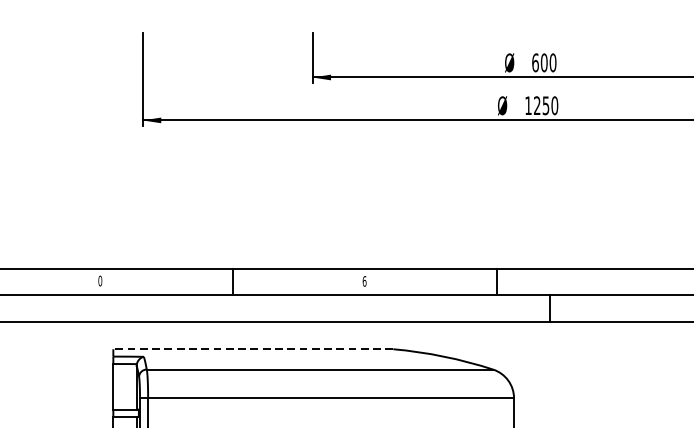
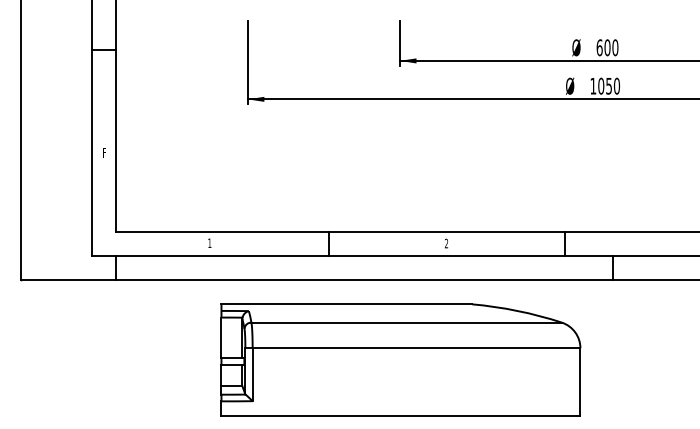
text: (537, 104) -> (601, 85), 1250 -> 1050
text: (99, 280) -> (209, 242), 0 -> 1
text: (364, 281) -> (446, 243), 6 -> 2
line: (252, 349) -> (346, 304), dashed -> solid

